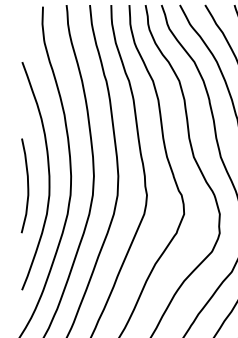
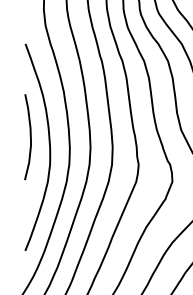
curve: (27, 185) -> (30, 136), moved

